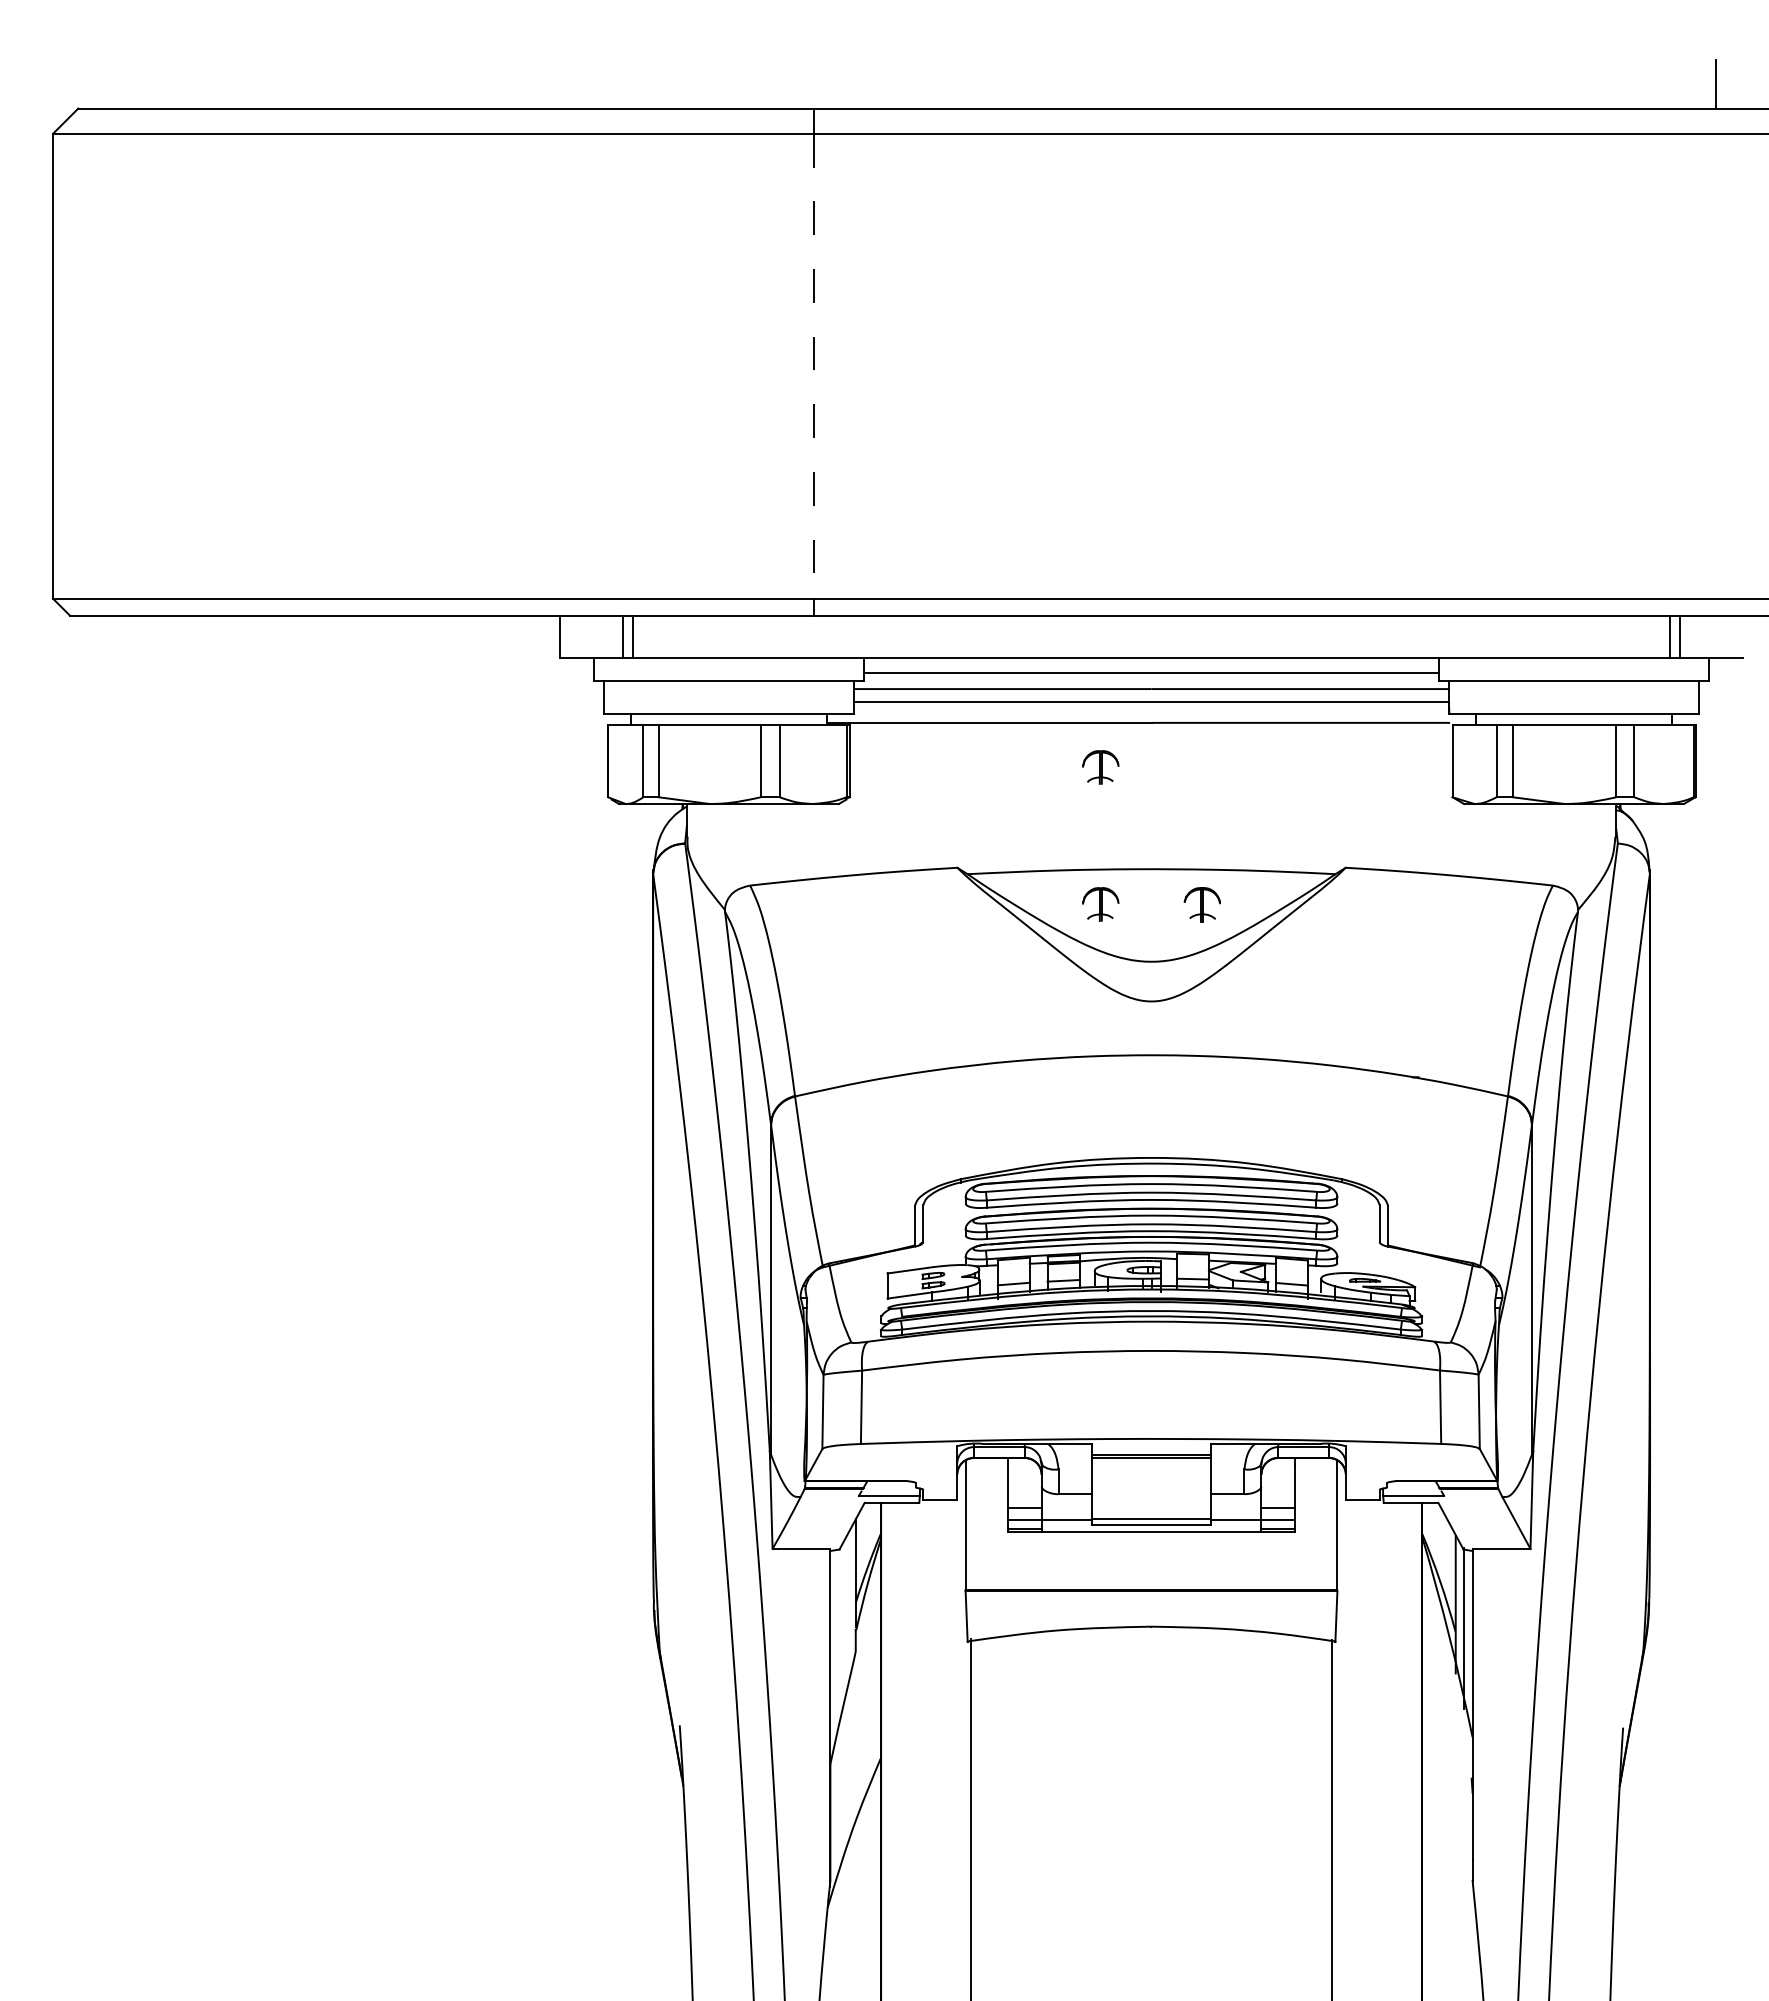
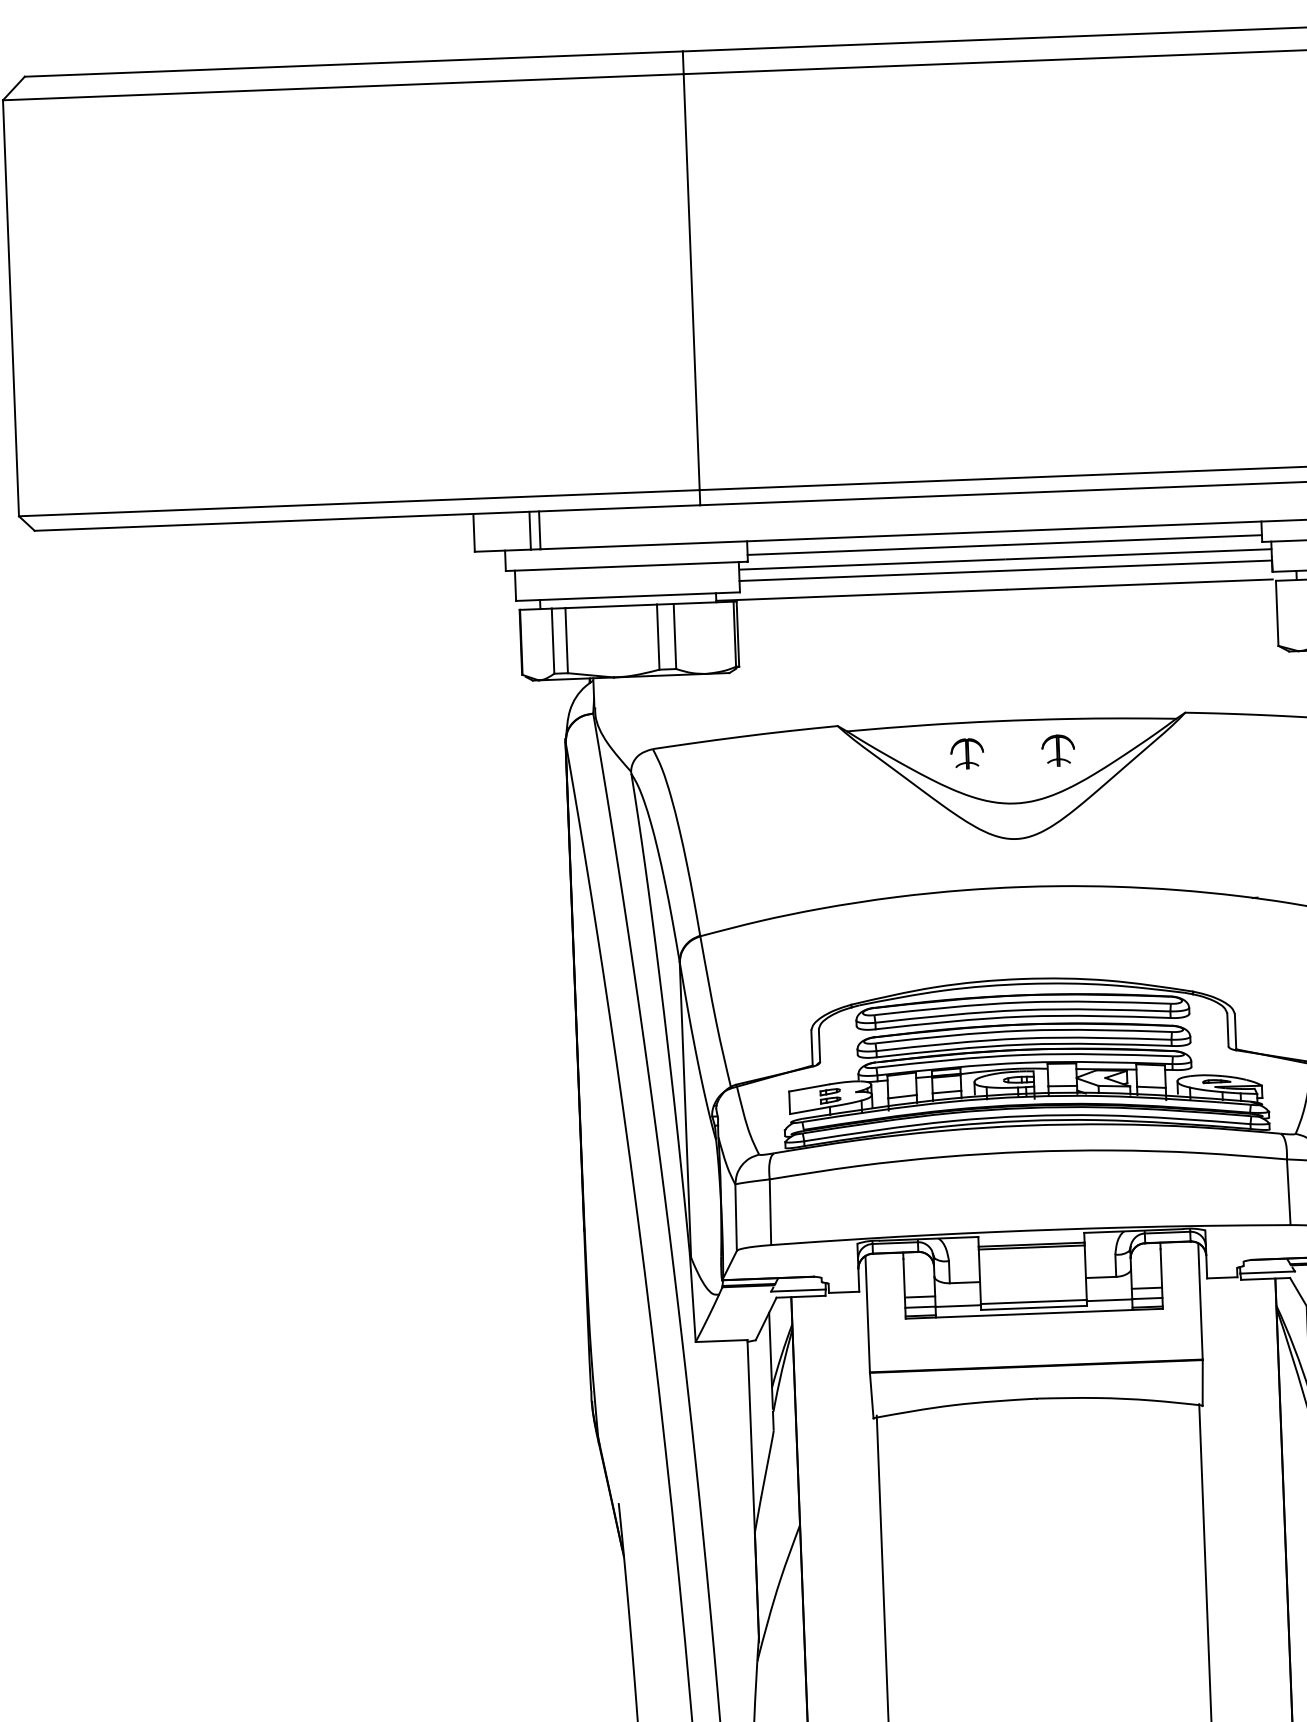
line: (813, 366) -> (691, 282), dashed -> solid
part: (1100, 767) -> (962, 631), removed

